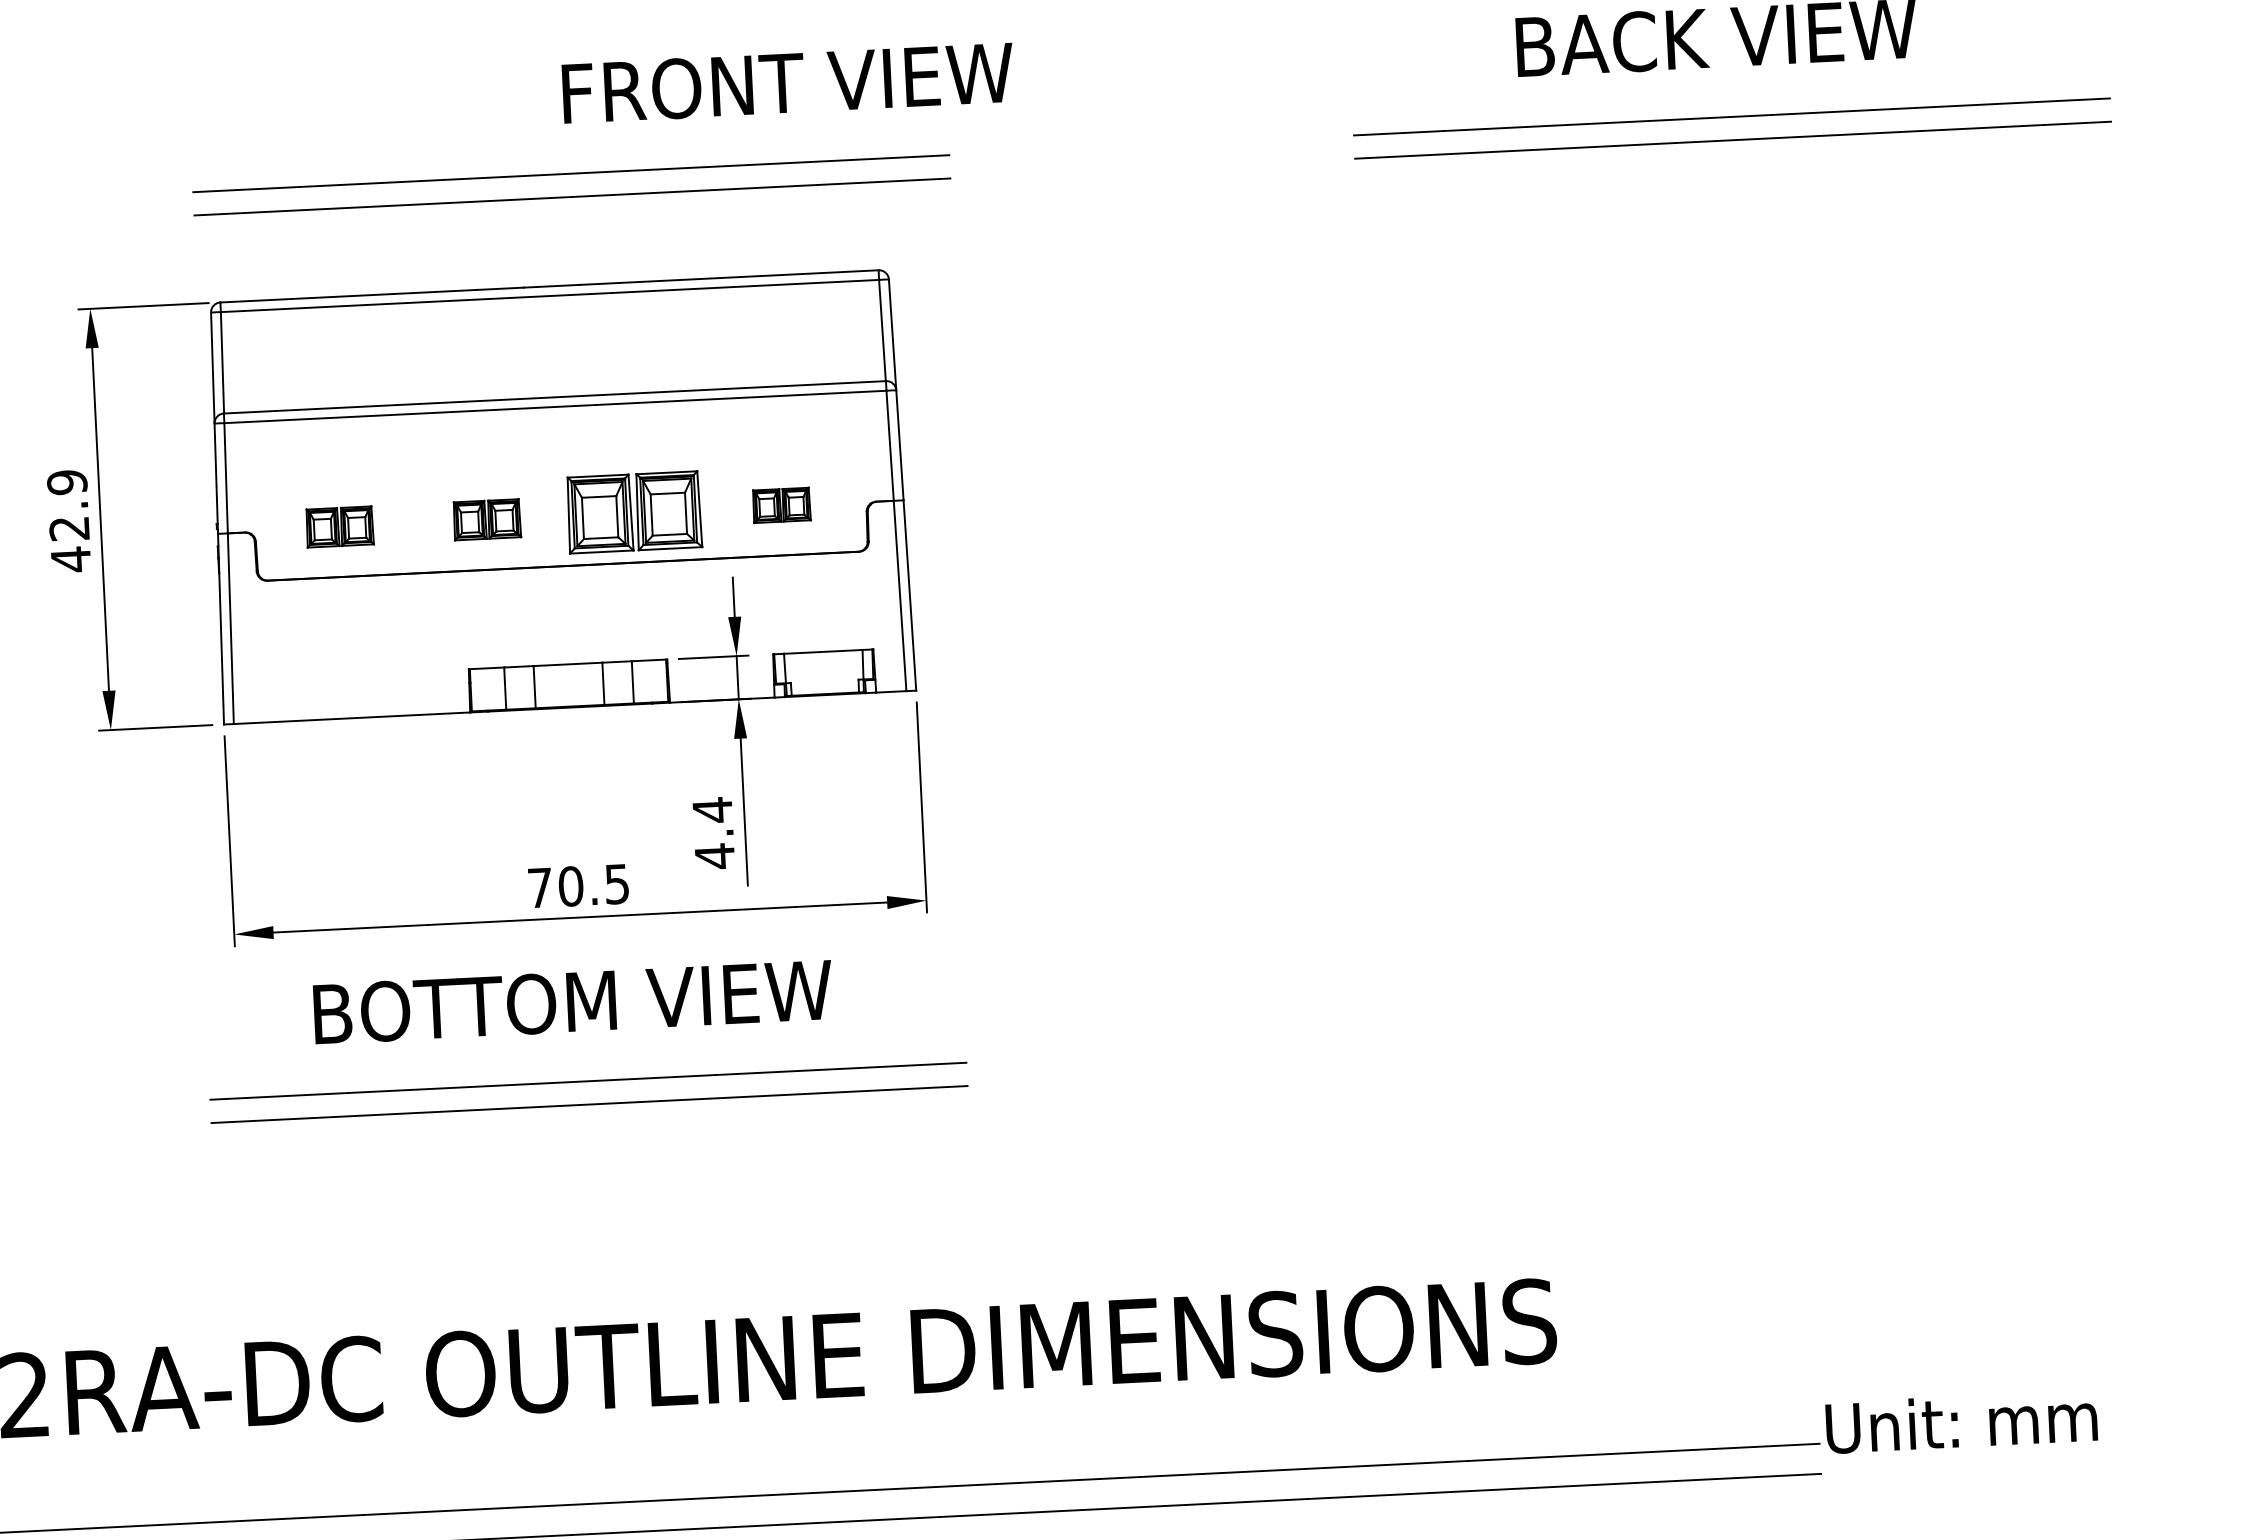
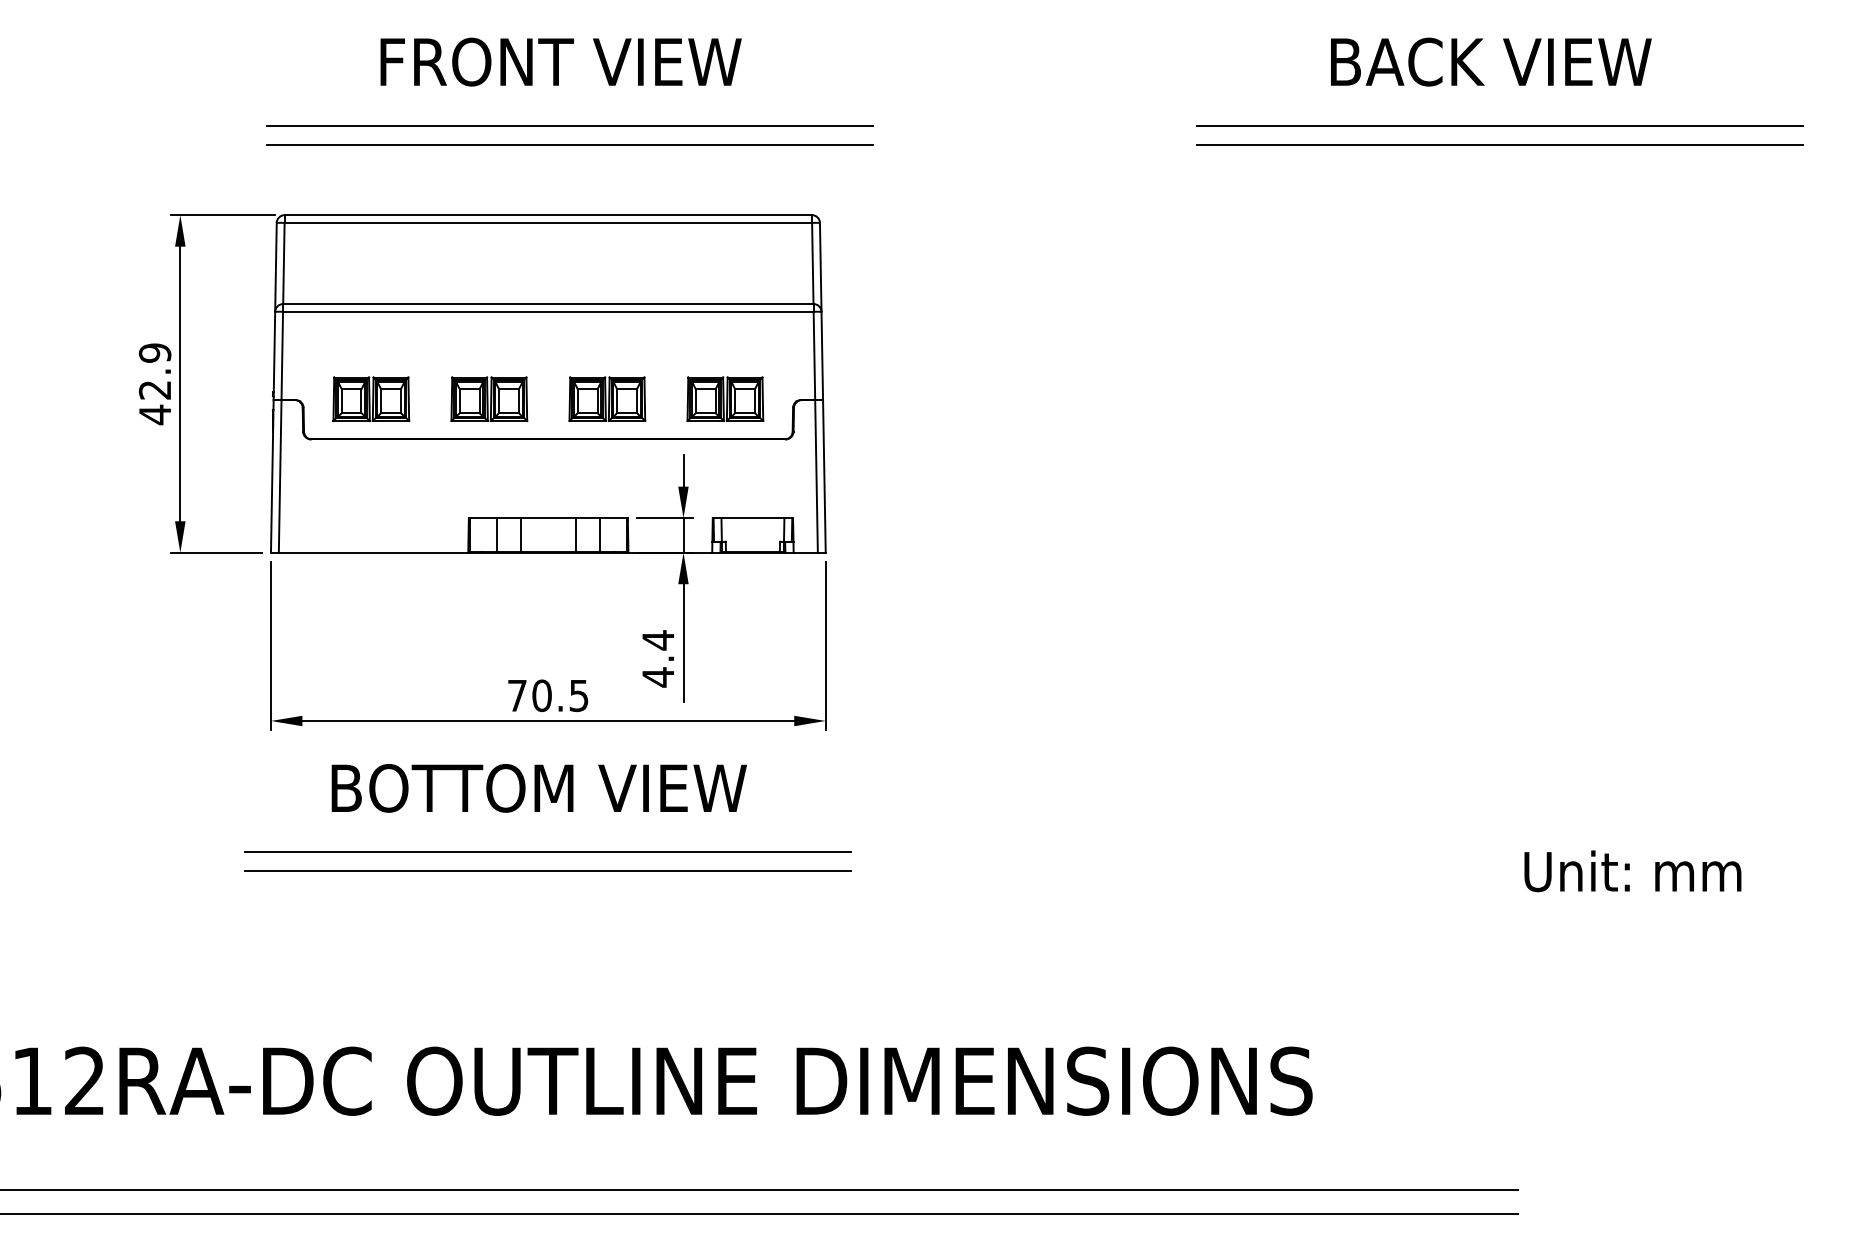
text: (787, 82) -> (560, 61), moved
part: (781, 505) -> (725, 399), size x1.67
part: (634, 512) -> (607, 399), size x0.71
part: (487, 519) -> (489, 399), size x1.43
part: (340, 527) -> (371, 399), size x1.43
text: (1961, 1422) -> (1632, 871), moved

